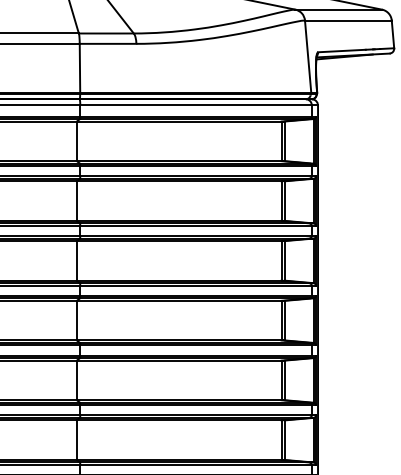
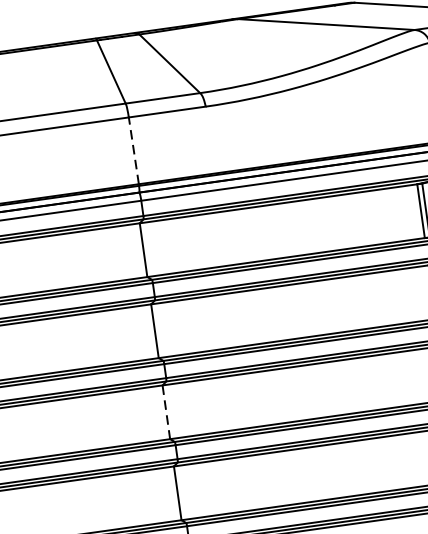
line: (79, 68) -> (133, 150), solid -> dashed
line: (76, 260) -> (165, 411), solid -> dashed

